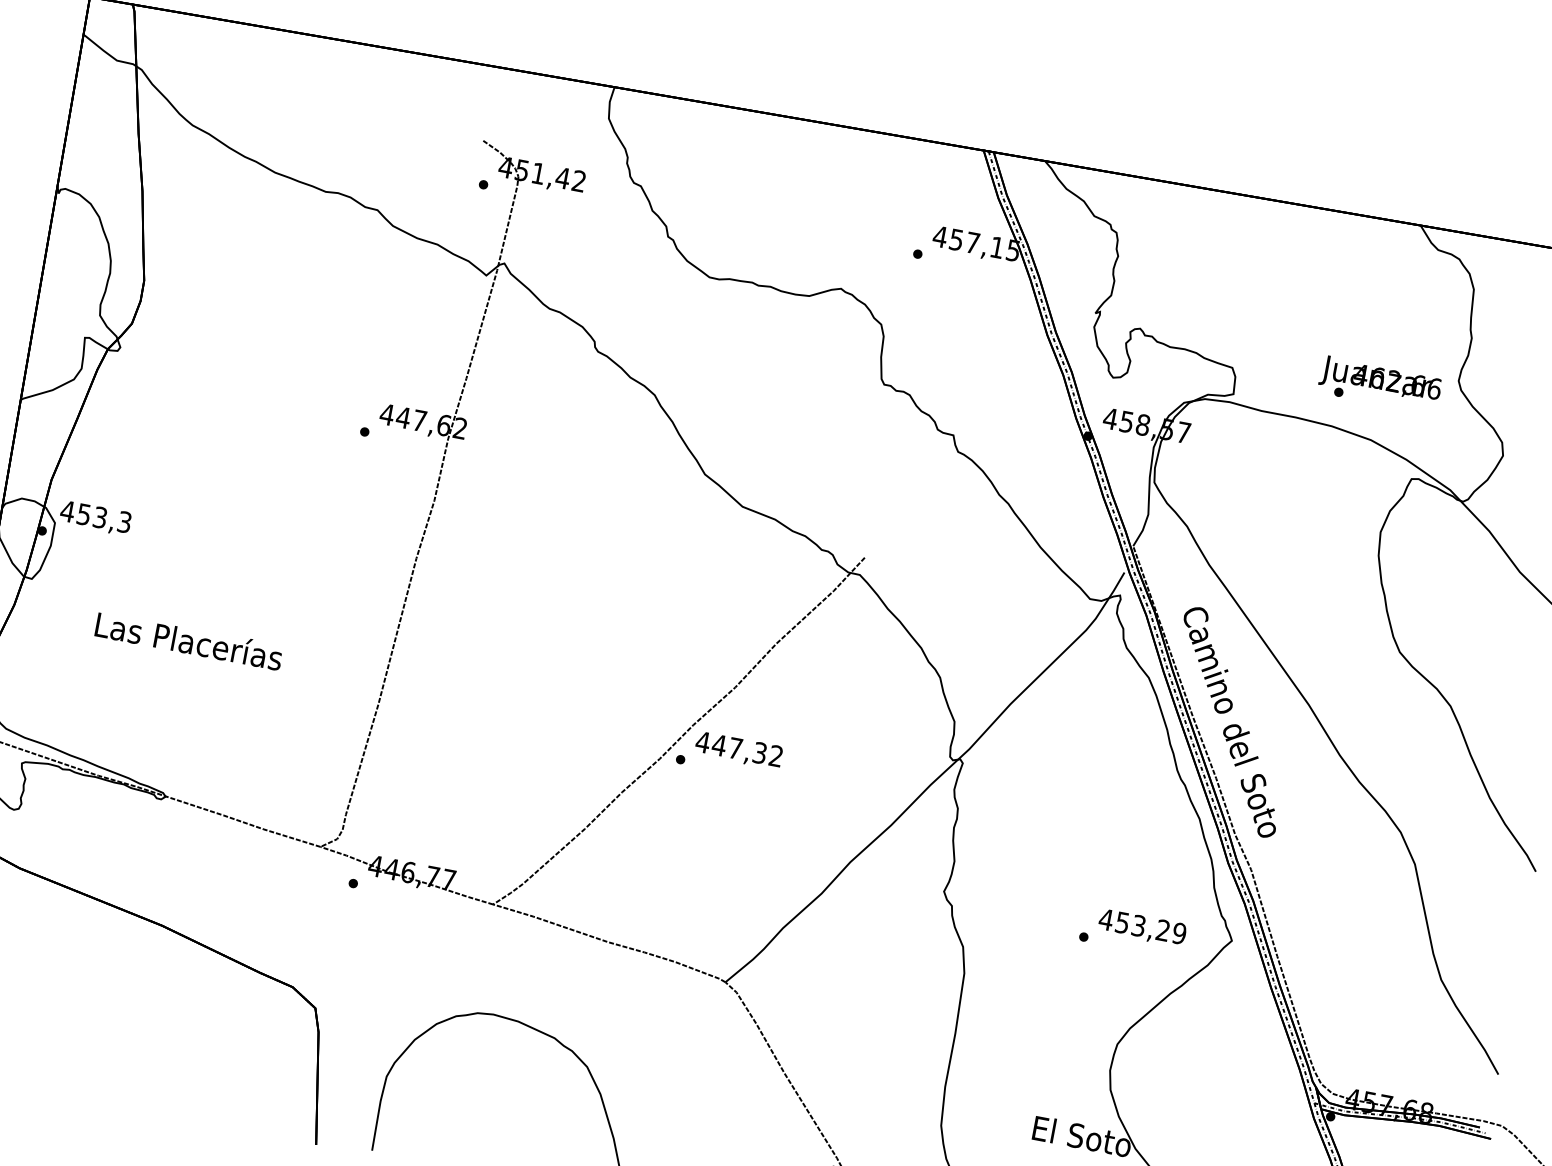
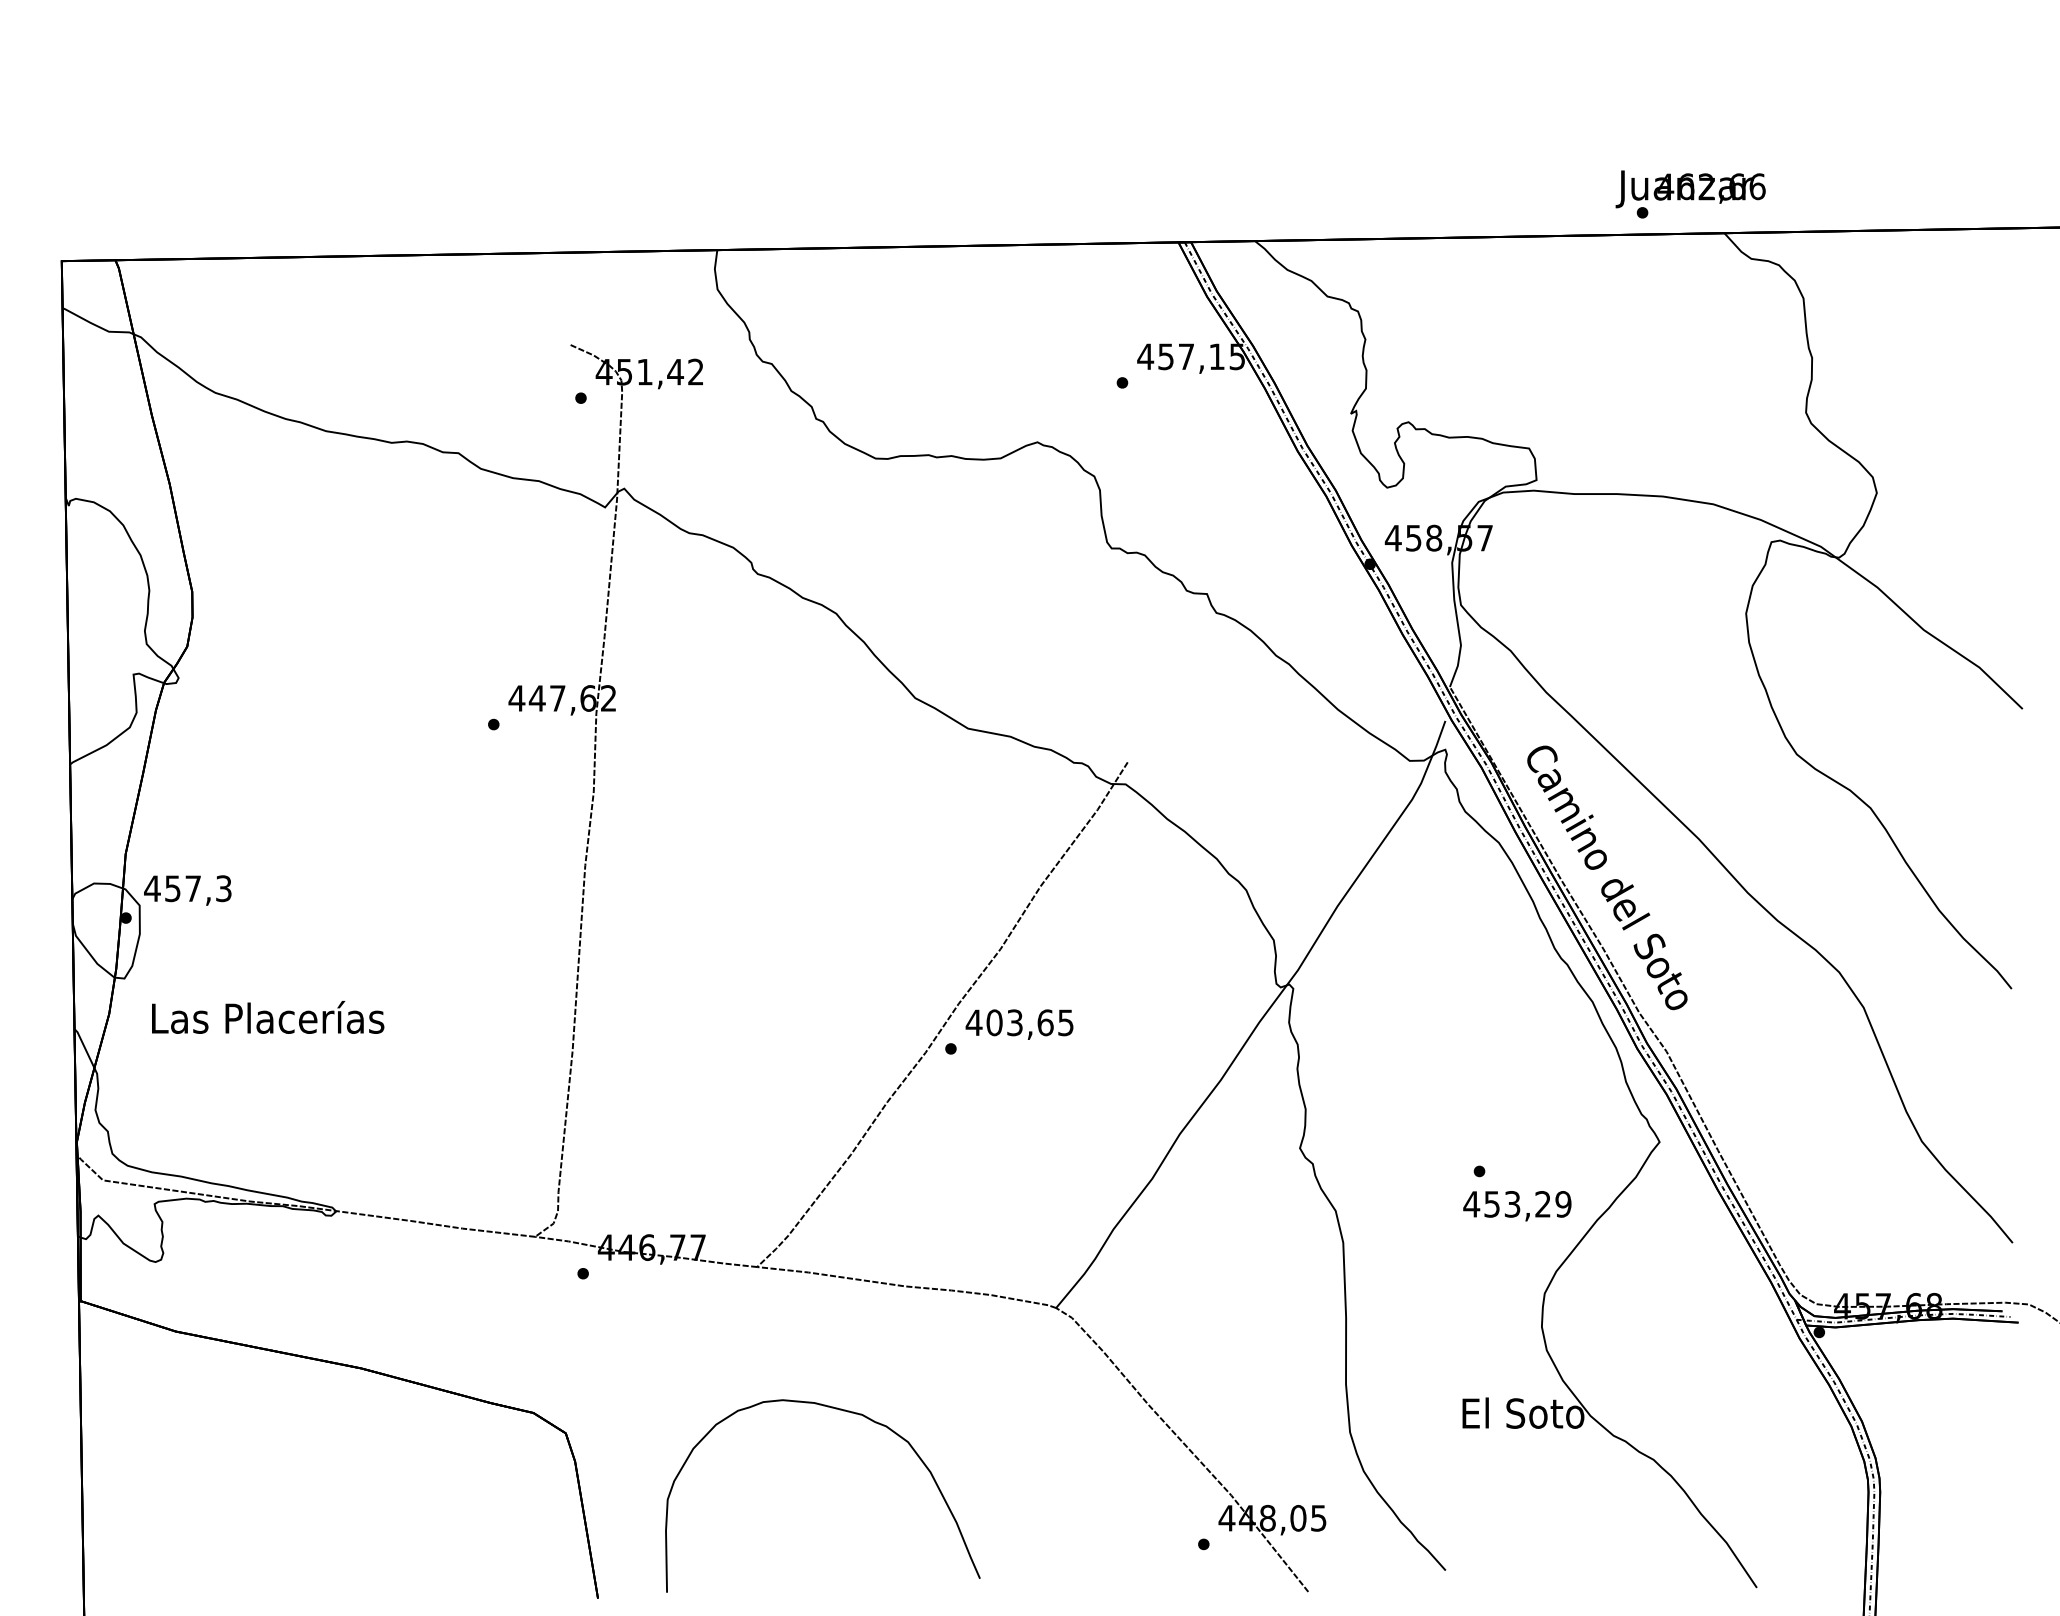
text: (1379, 384) -> (1690, 194), moved
text: (99, 517) -> (192, 888), 453,3 -> 457,3
text: (189, 640) -> (268, 1017), moved
text: (747, 750) -> (1029, 1022), 447,32 -> 403,65
text: (1142, 928) -> (1517, 1206), moved

